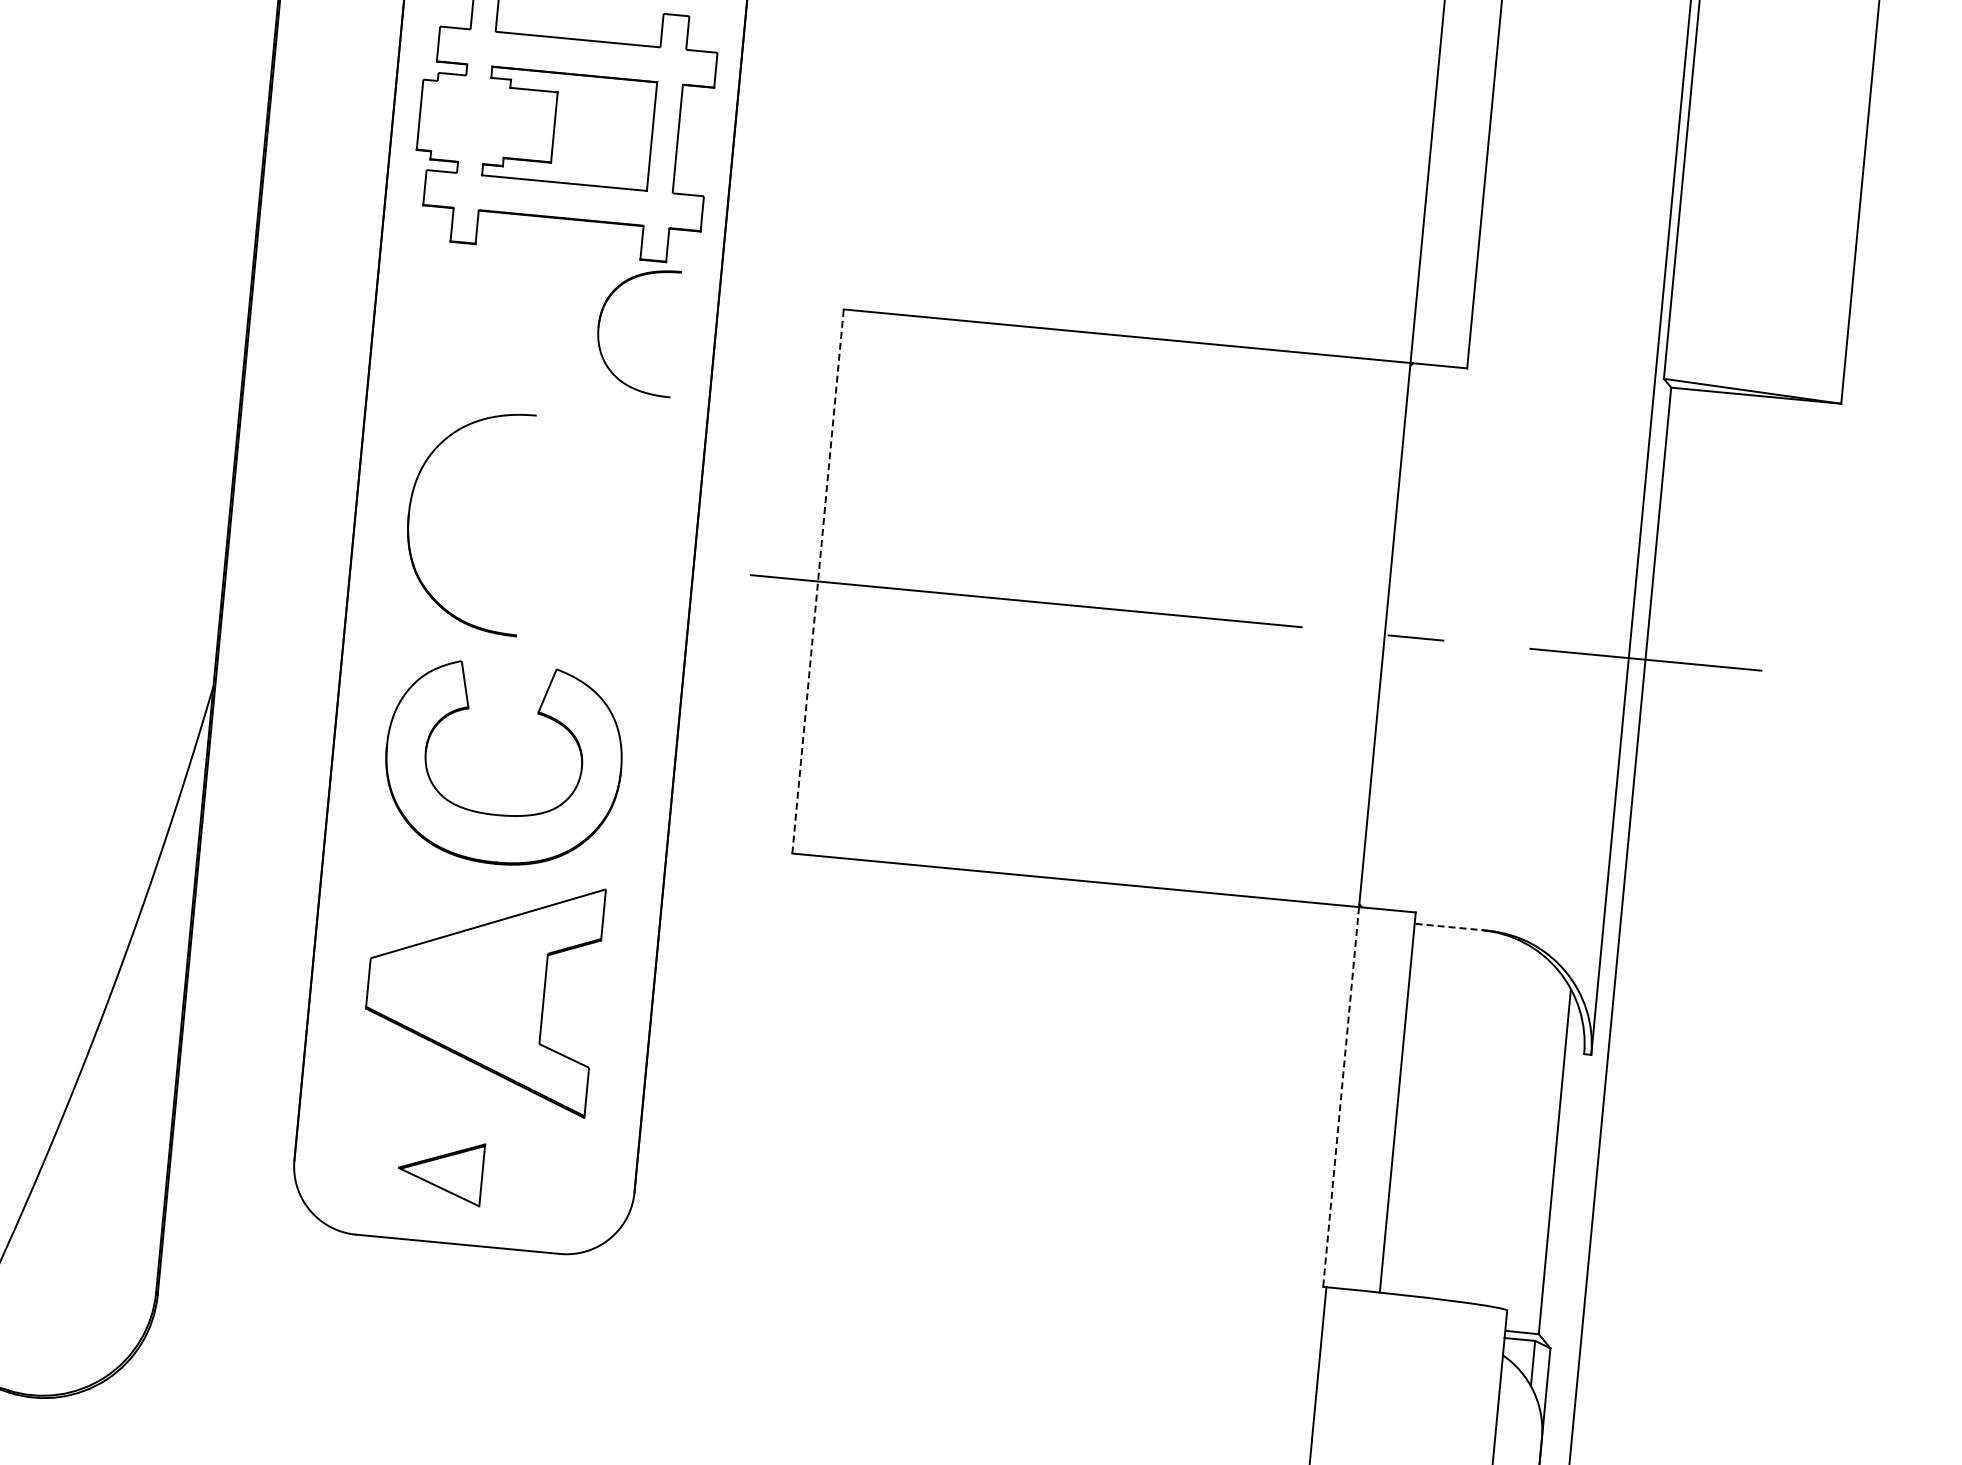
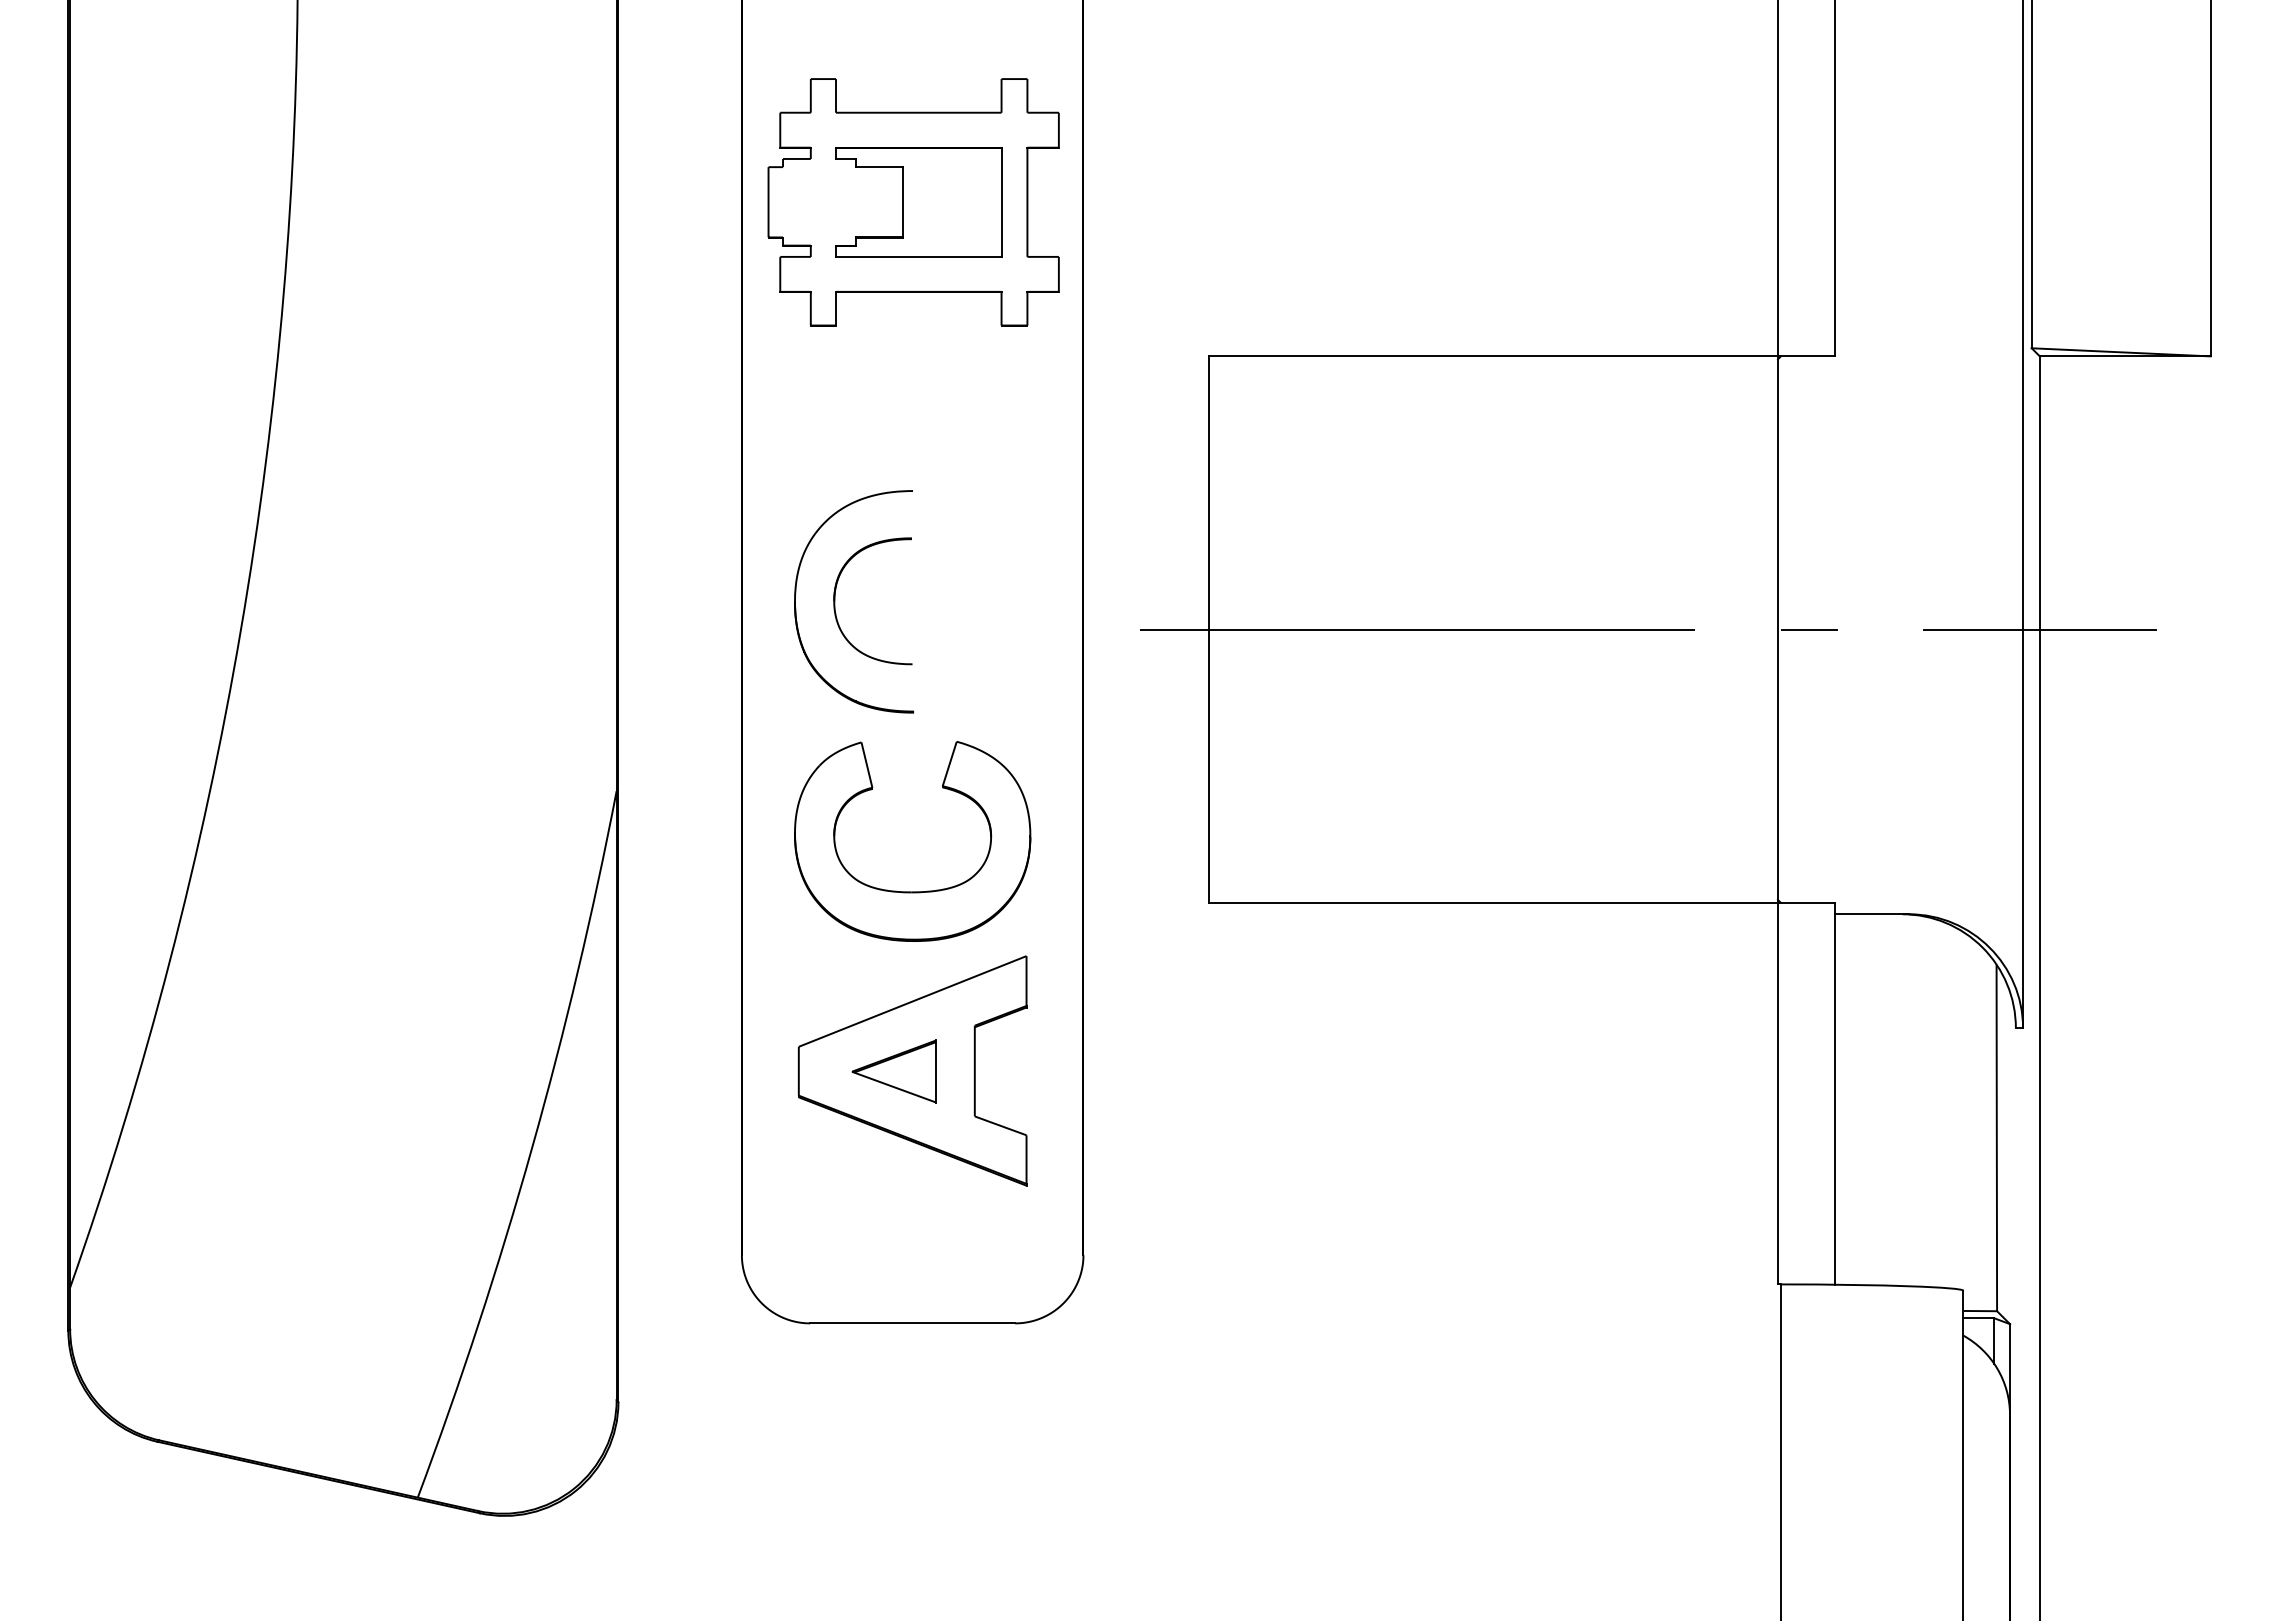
part: (599, 327) -> (835, 601), moved
line: (817, 581) -> (1208, 629), dashed -> solid
line: (1451, 927) -> (1871, 914), dashed -> solid
line: (1340, 1096) -> (1777, 1093), dashed -> solid
part: (439, 1171) -> (893, 1071), moved

